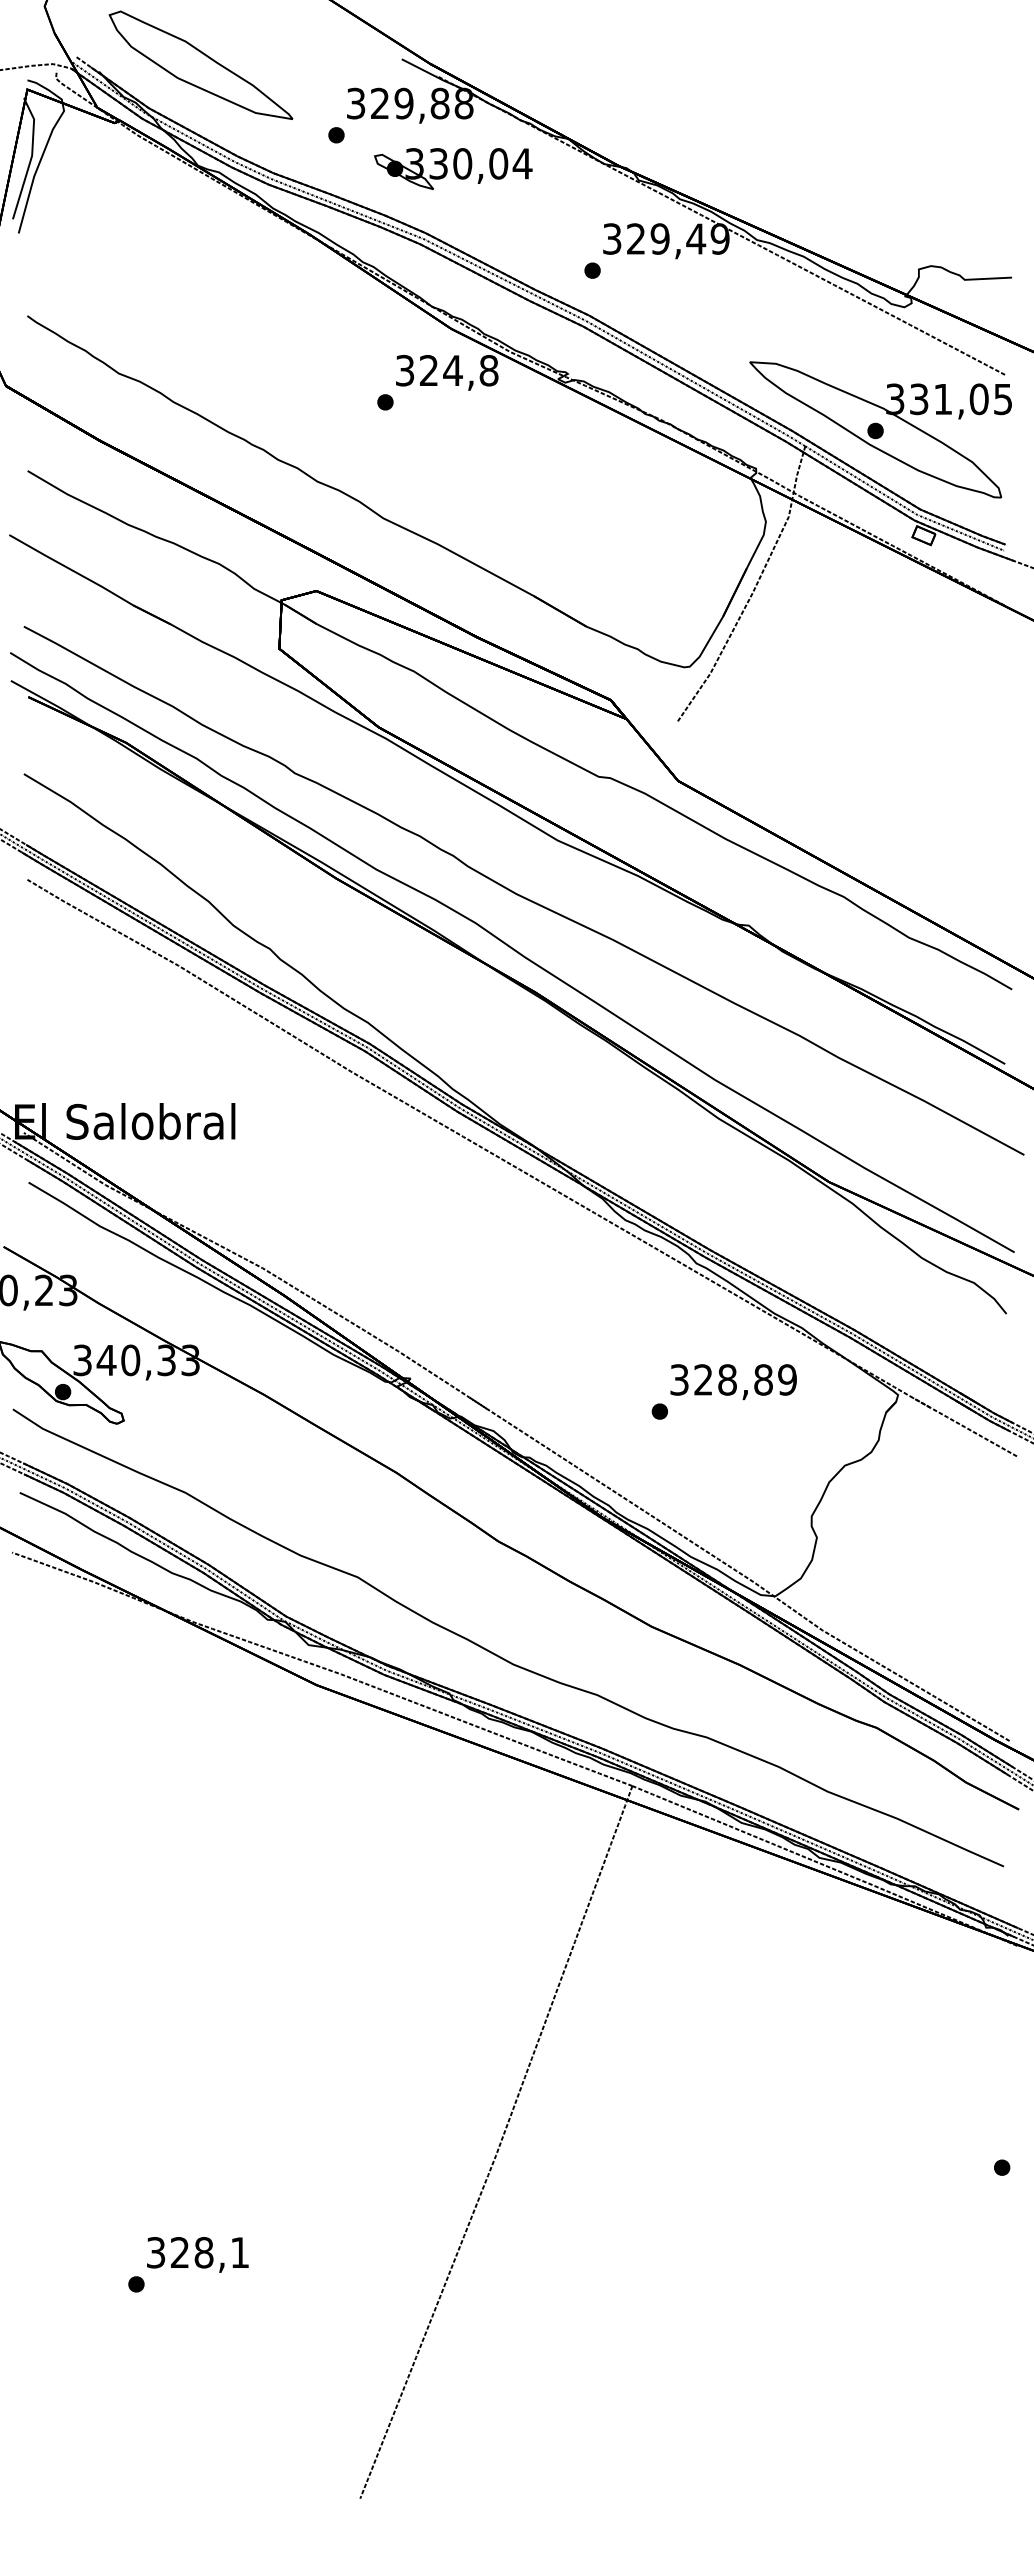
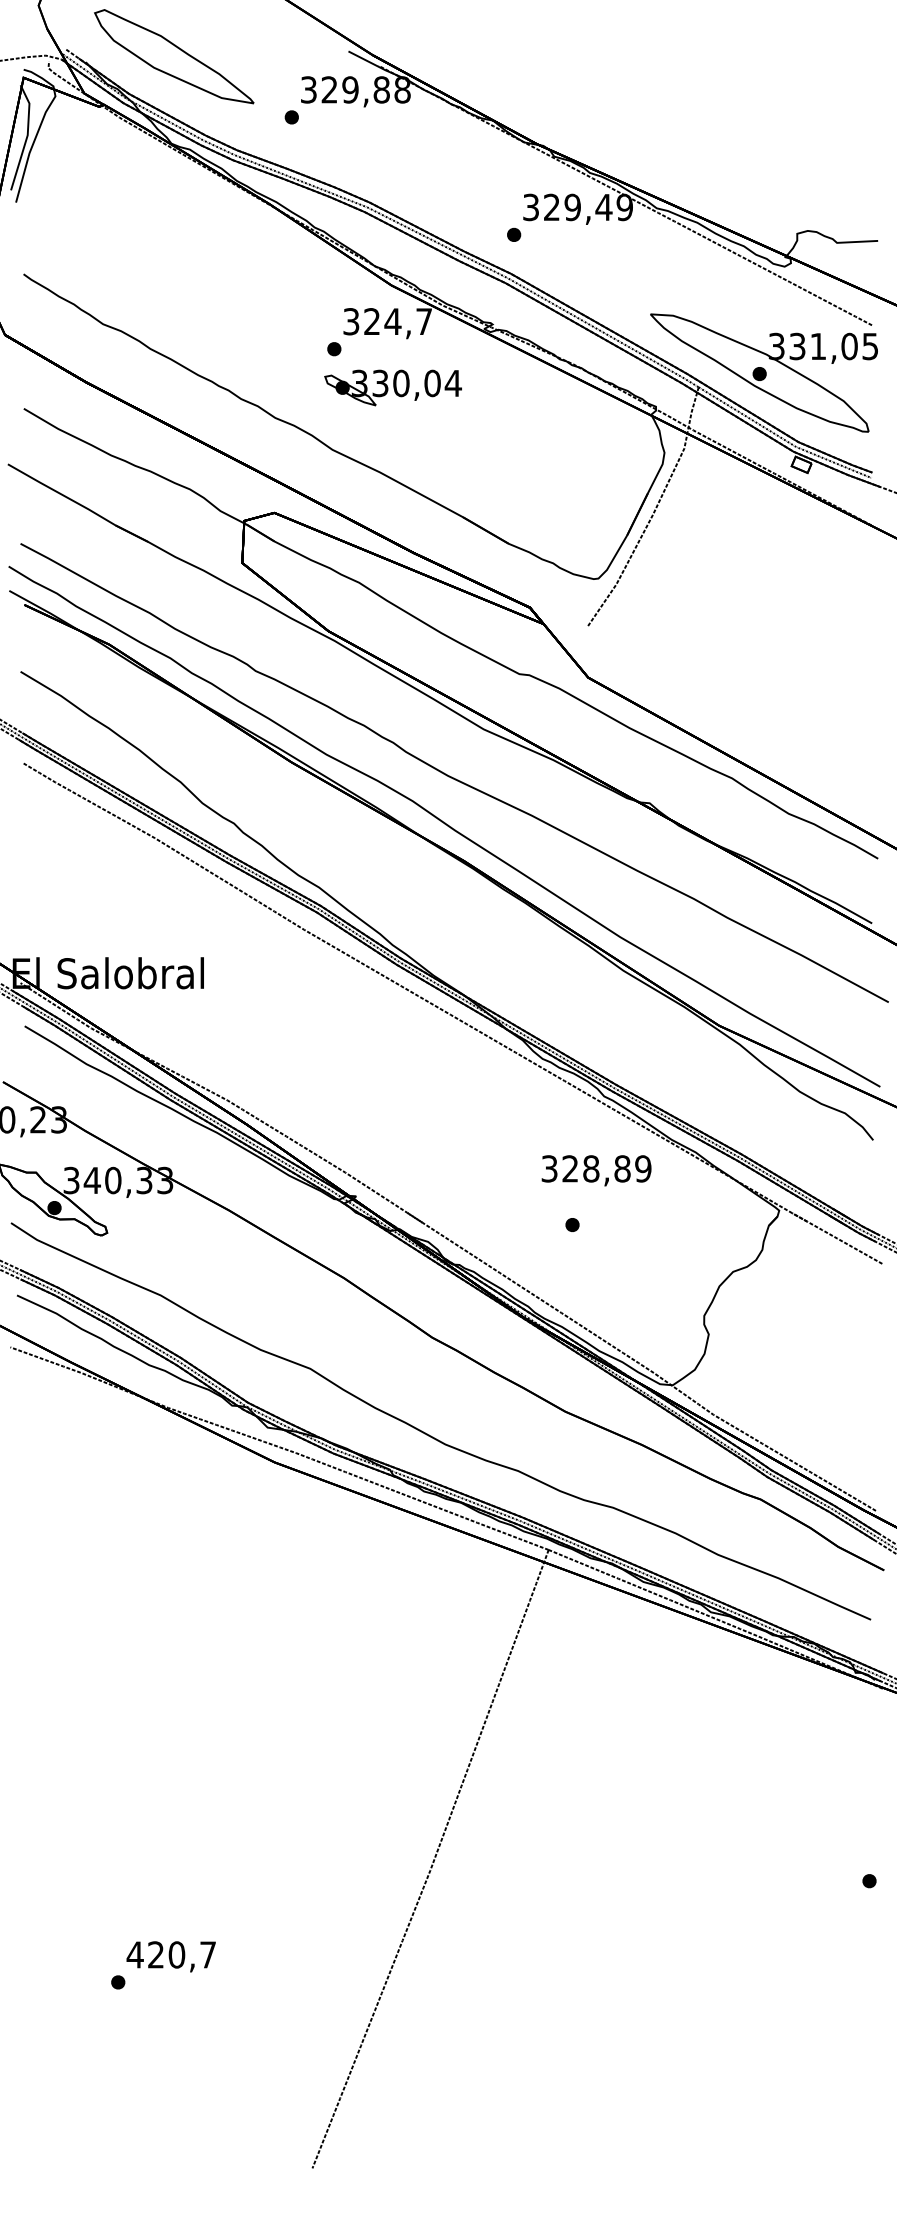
part: (453, 168) -> (393, 387), moved
text: (488, 370) -> (423, 321), 324,8 -> 324,7
text: (733, 1382) -> (596, 1171), moved
text: (197, 2252) -> (171, 1954), 328,1 -> 420,7

